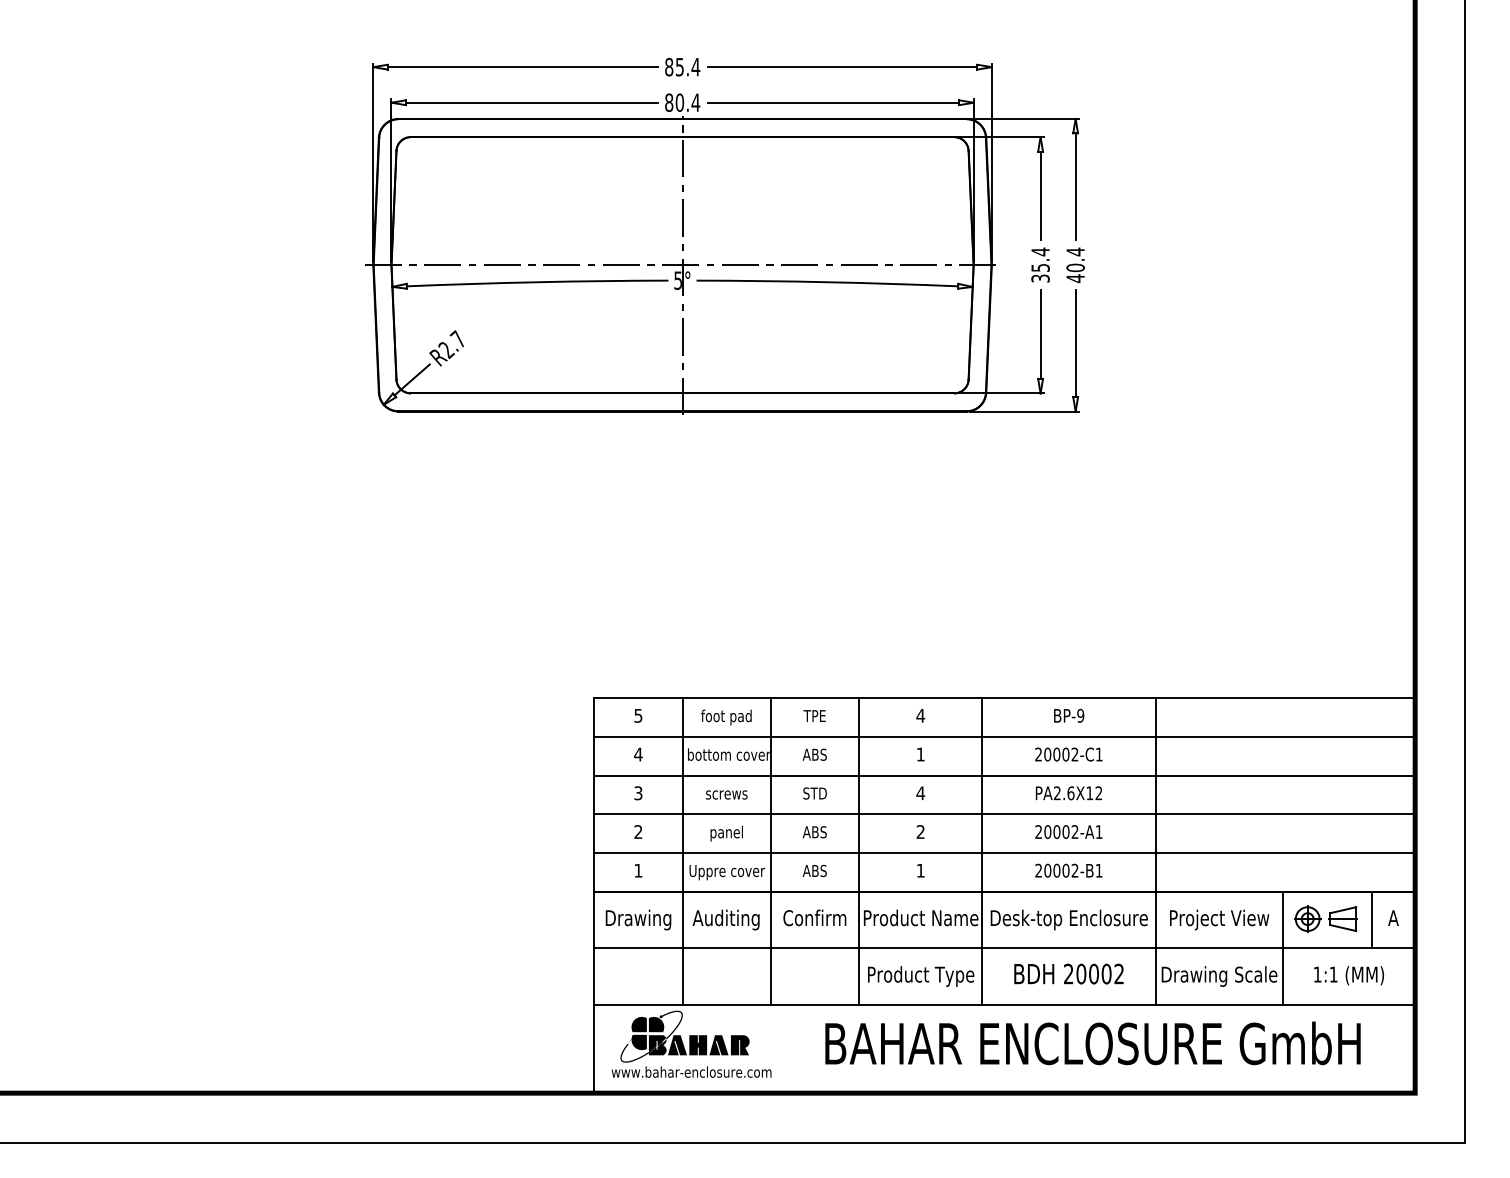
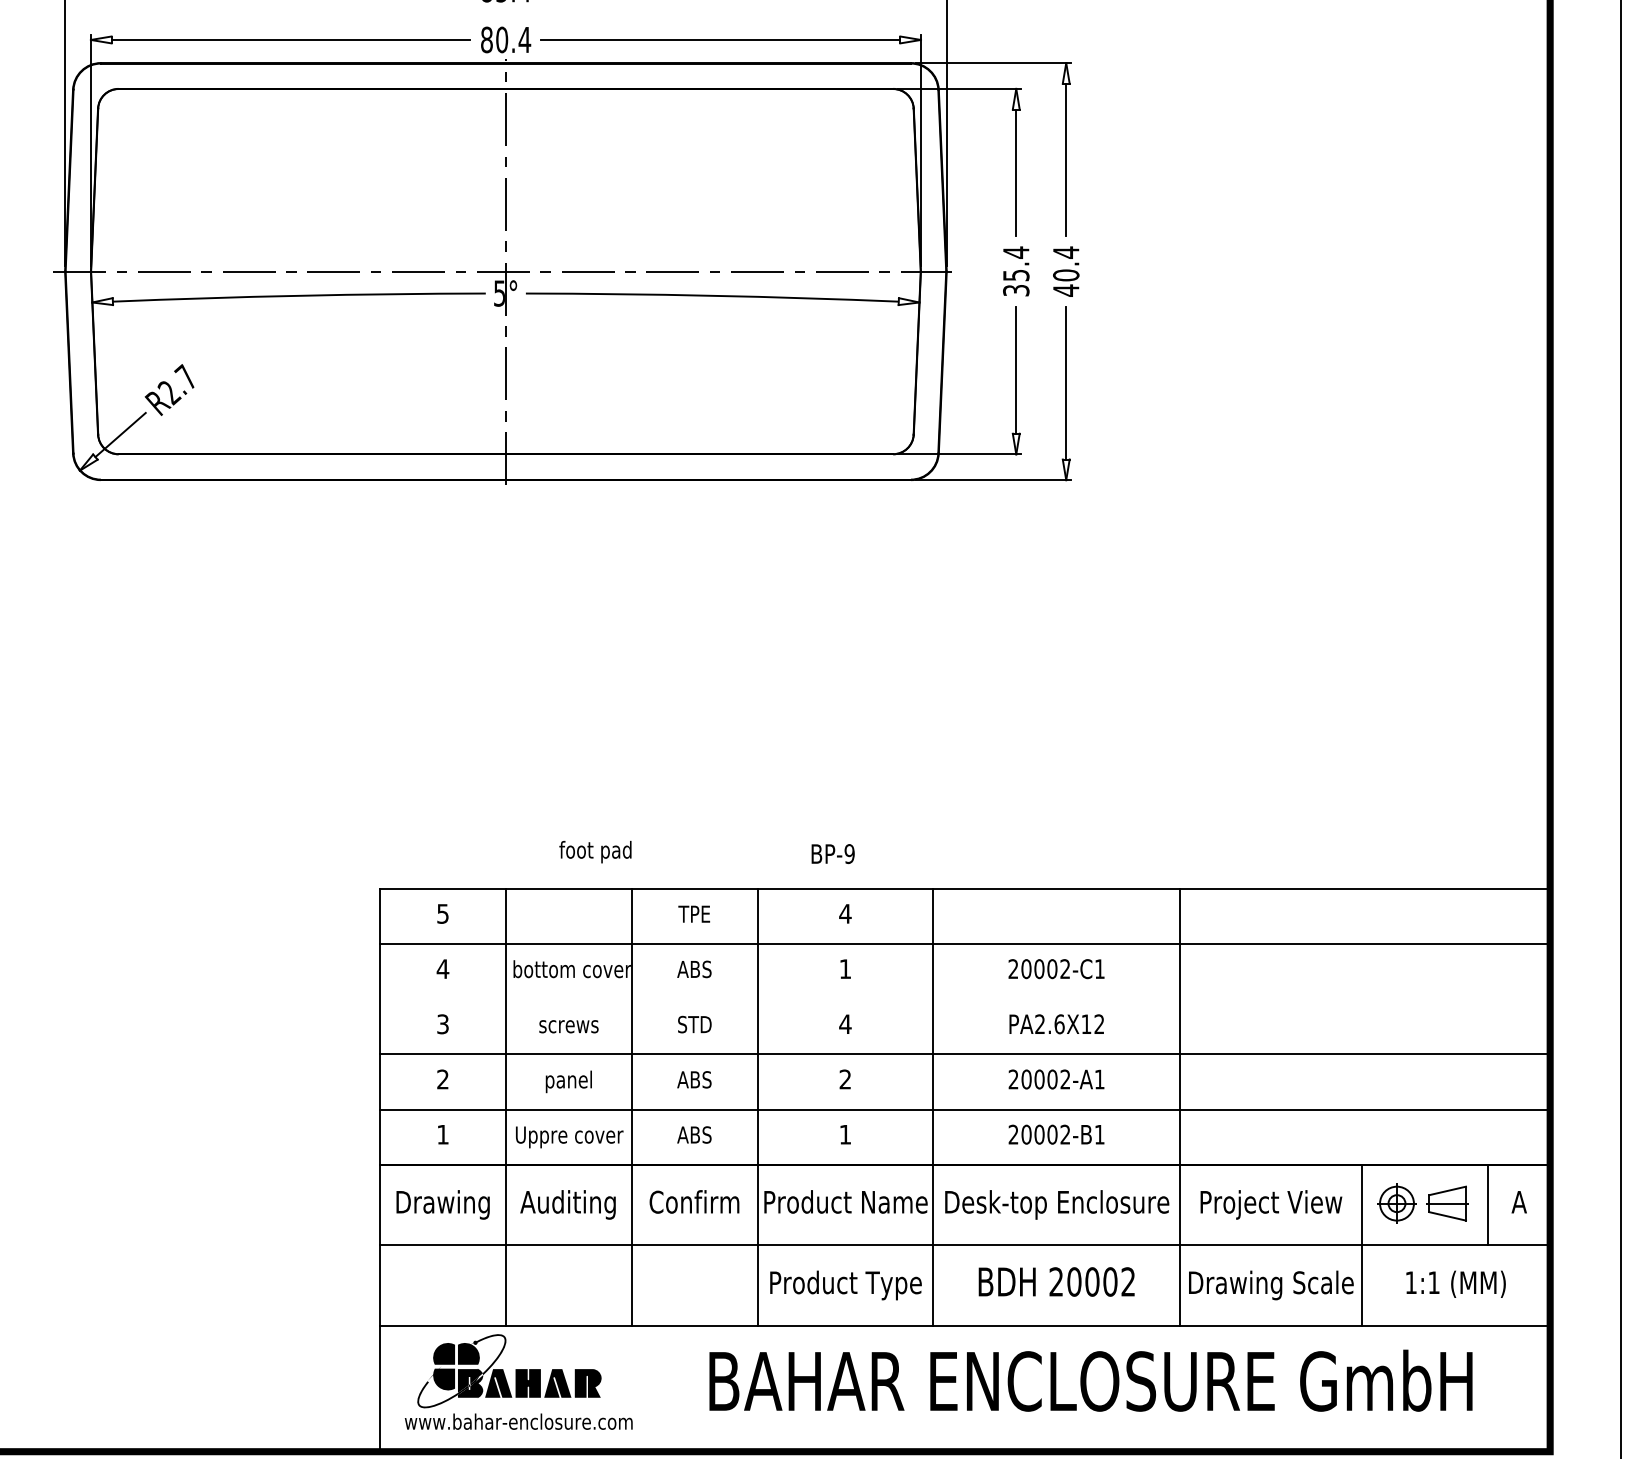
text: (1069, 715) -> (833, 853), moved
text: (726, 717) -> (595, 852), moved
line: (1004, 775) -> (964, 998), removed

